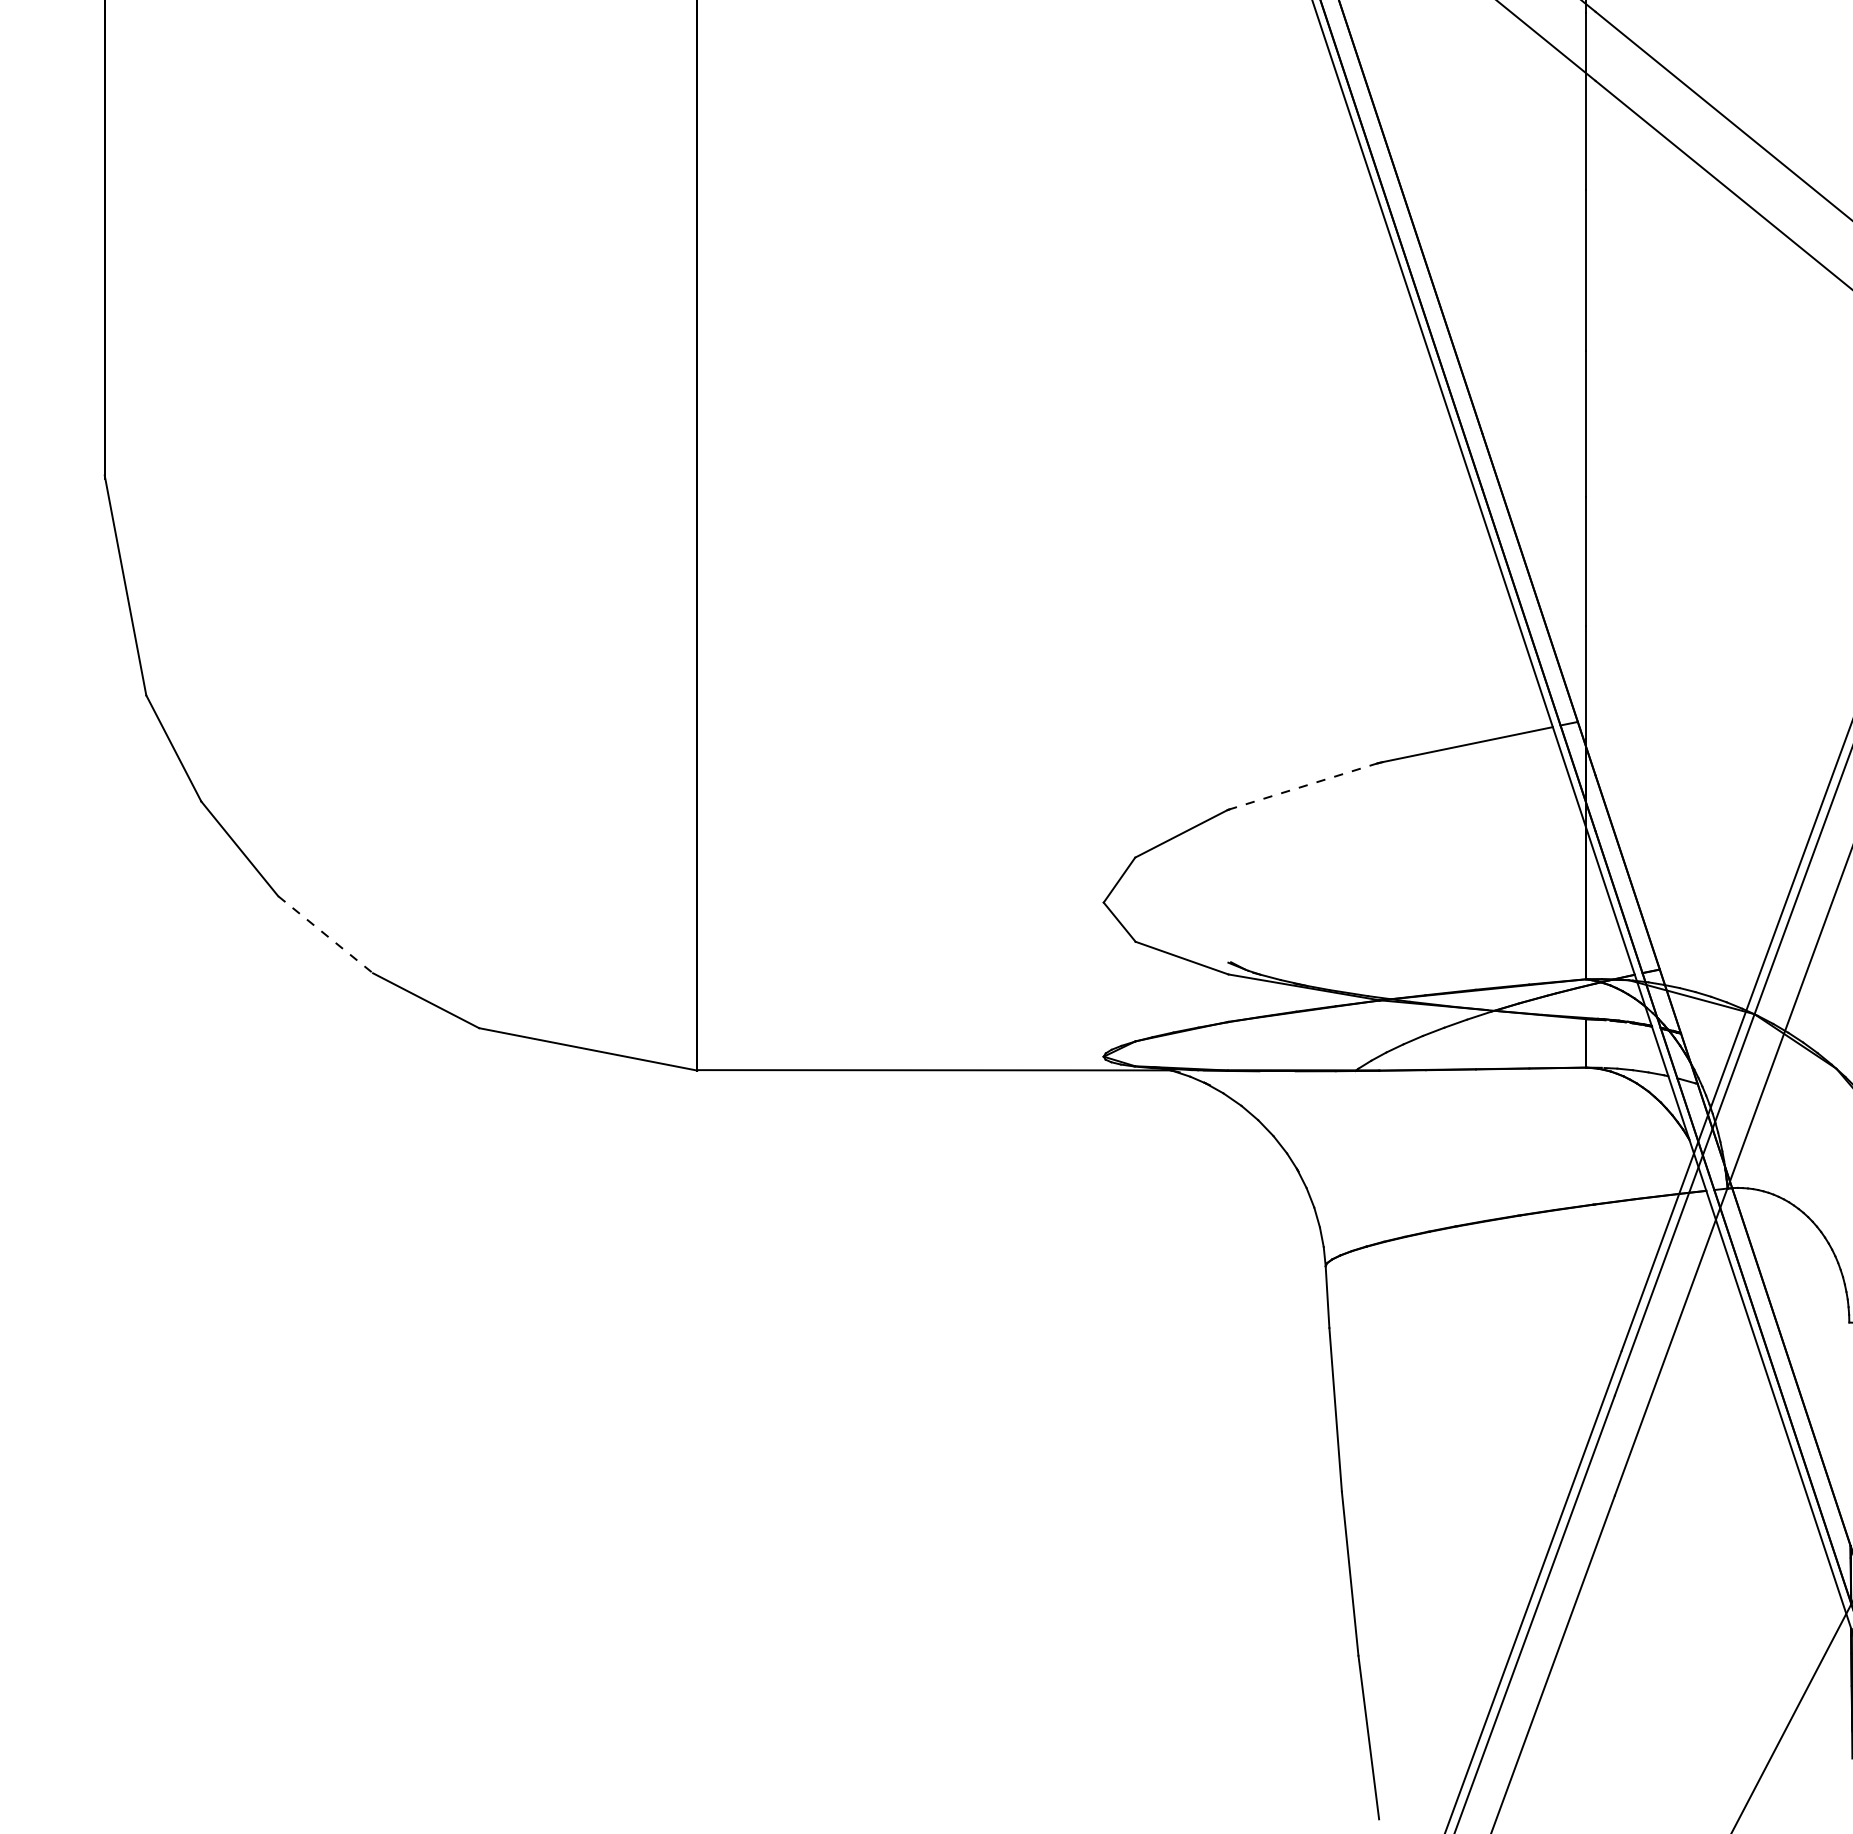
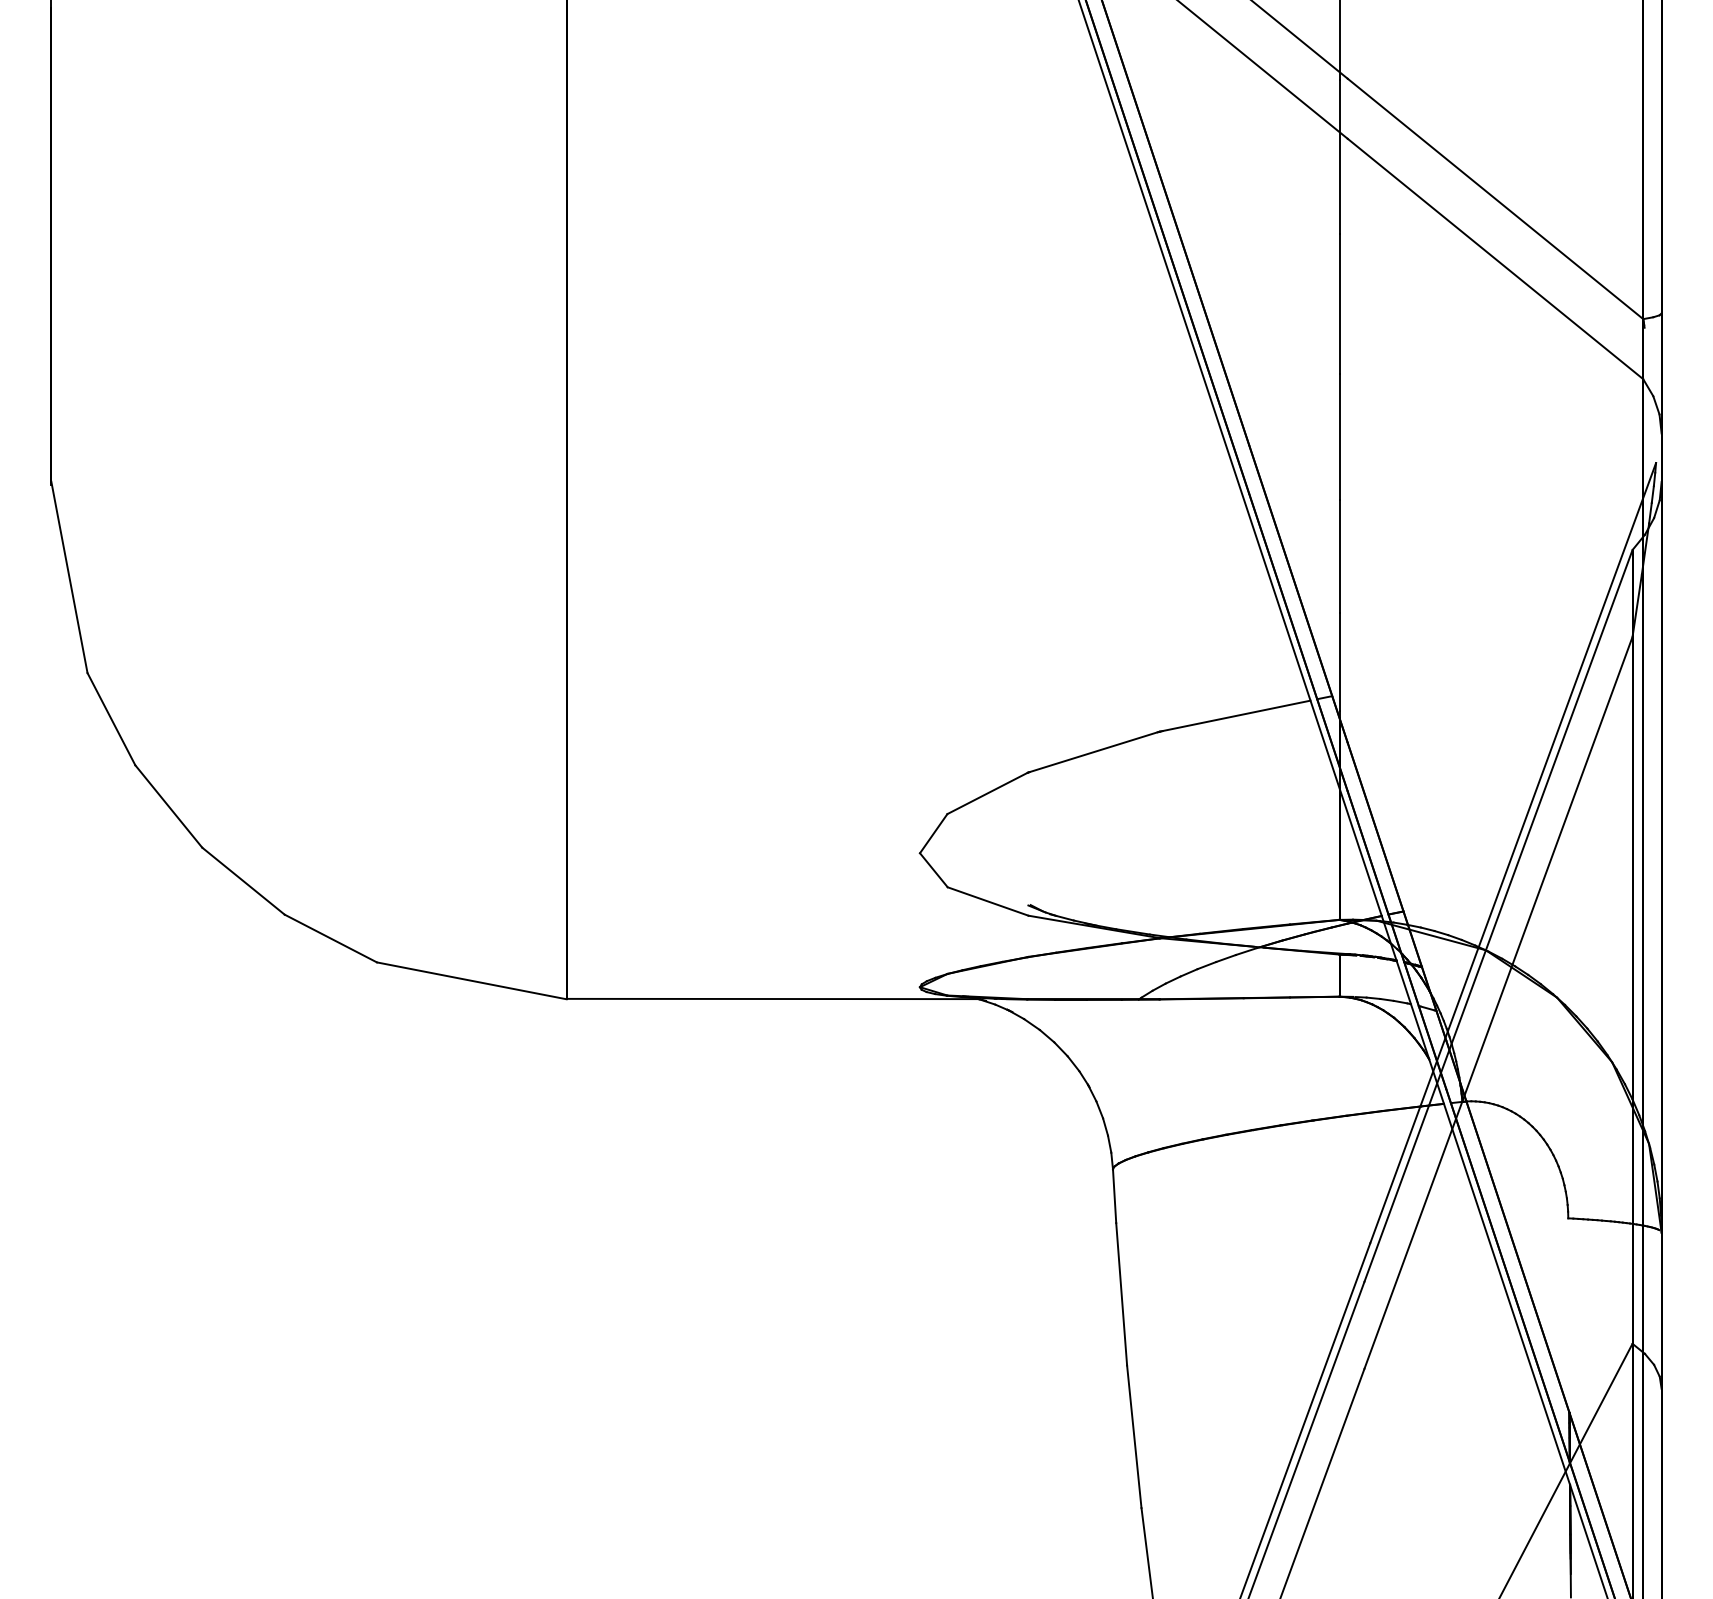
line: (1303, 786) -> (1093, 752), dashed -> solid
line: (325, 935) -> (243, 881), dashed -> solid

